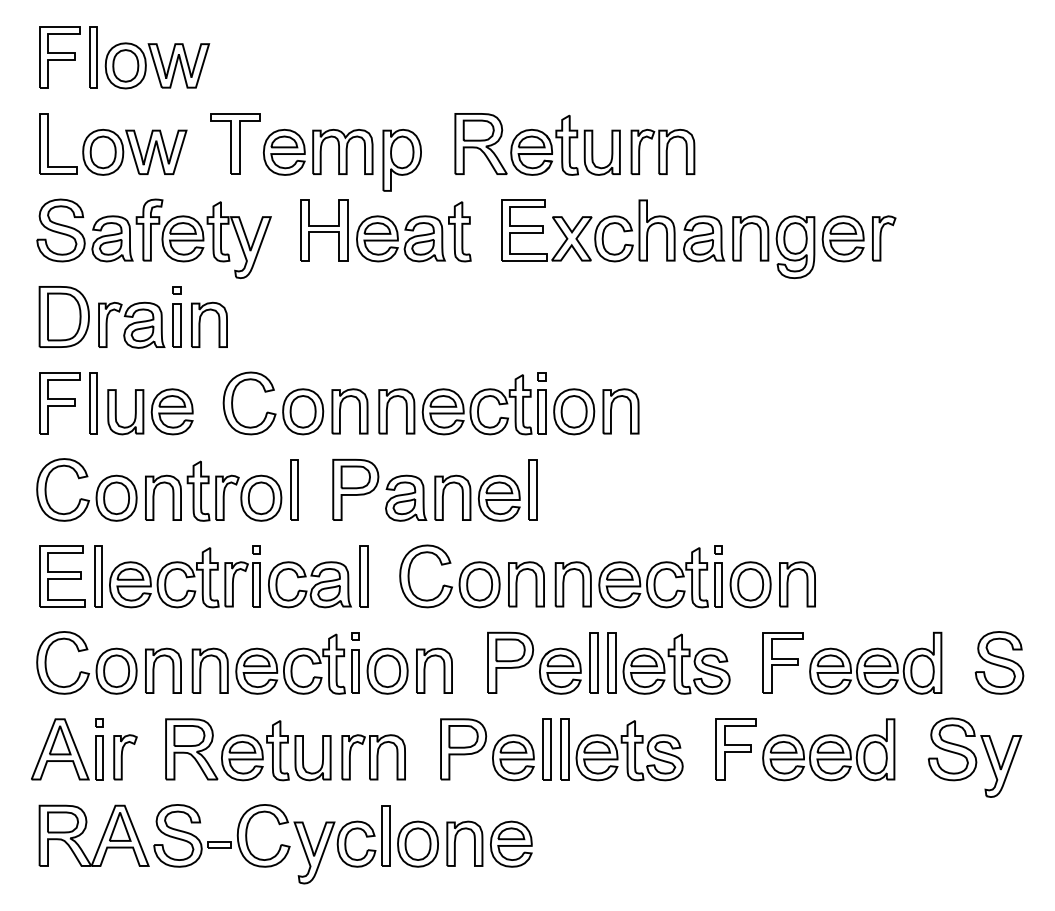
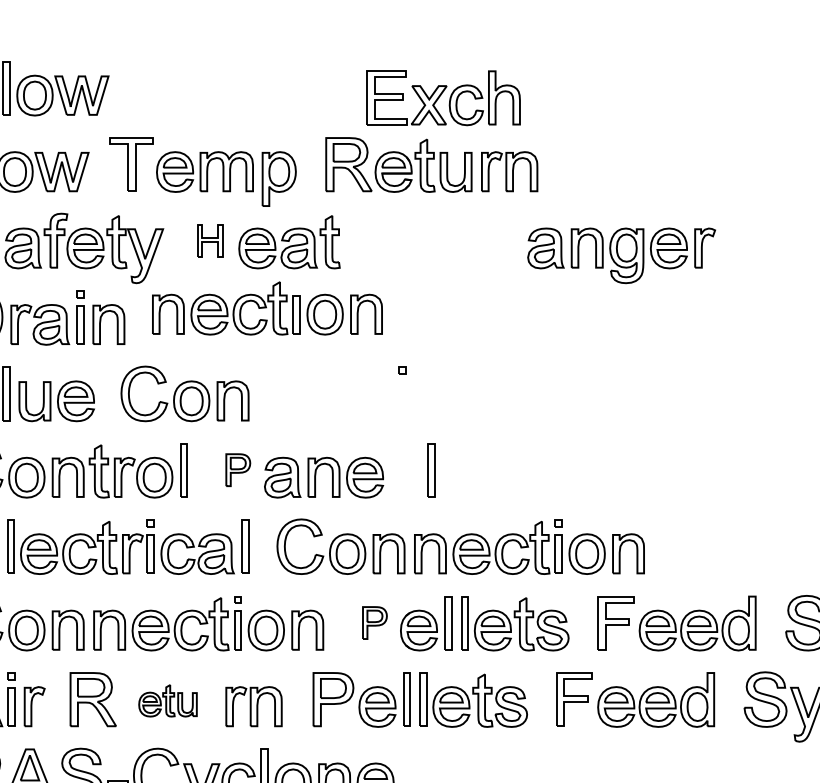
part: (324, 230) -> (210, 241), size x0.6
part: (588, 230) -> (443, 97), moved
part: (508, 404) -> (267, 308), moved
part: (355, 489) -> (237, 469), size x0.6
part: (532, 489) -> (431, 469), moved
part: (510, 662) -> (374, 622), size x0.6
part: (276, 750) -> (168, 700), size x0.6

